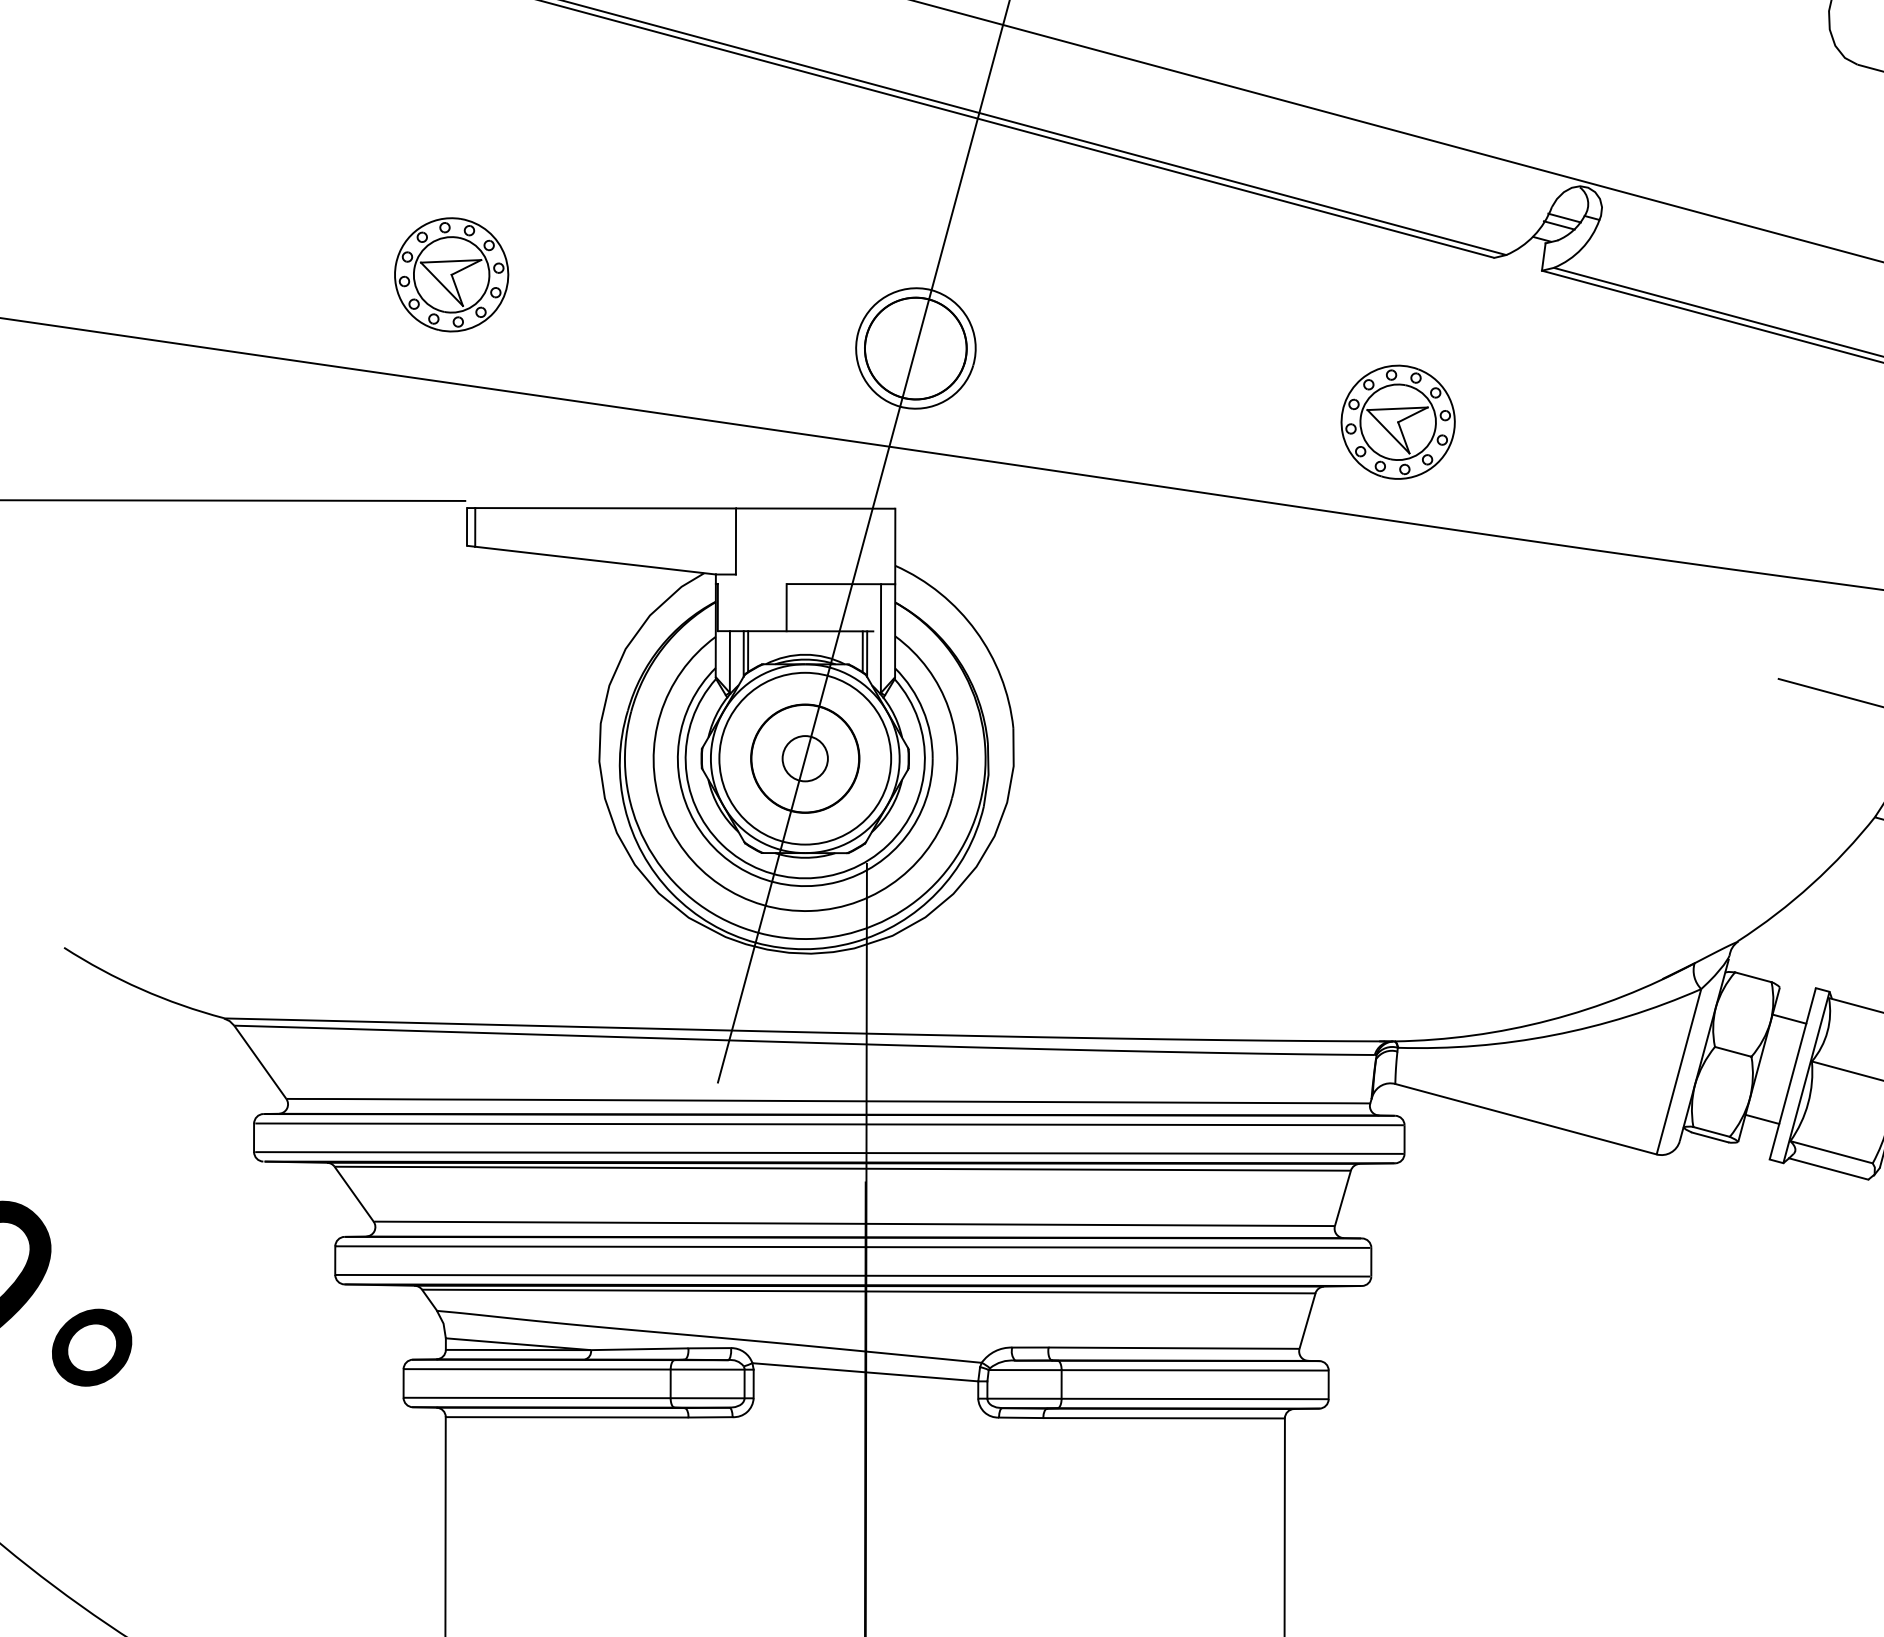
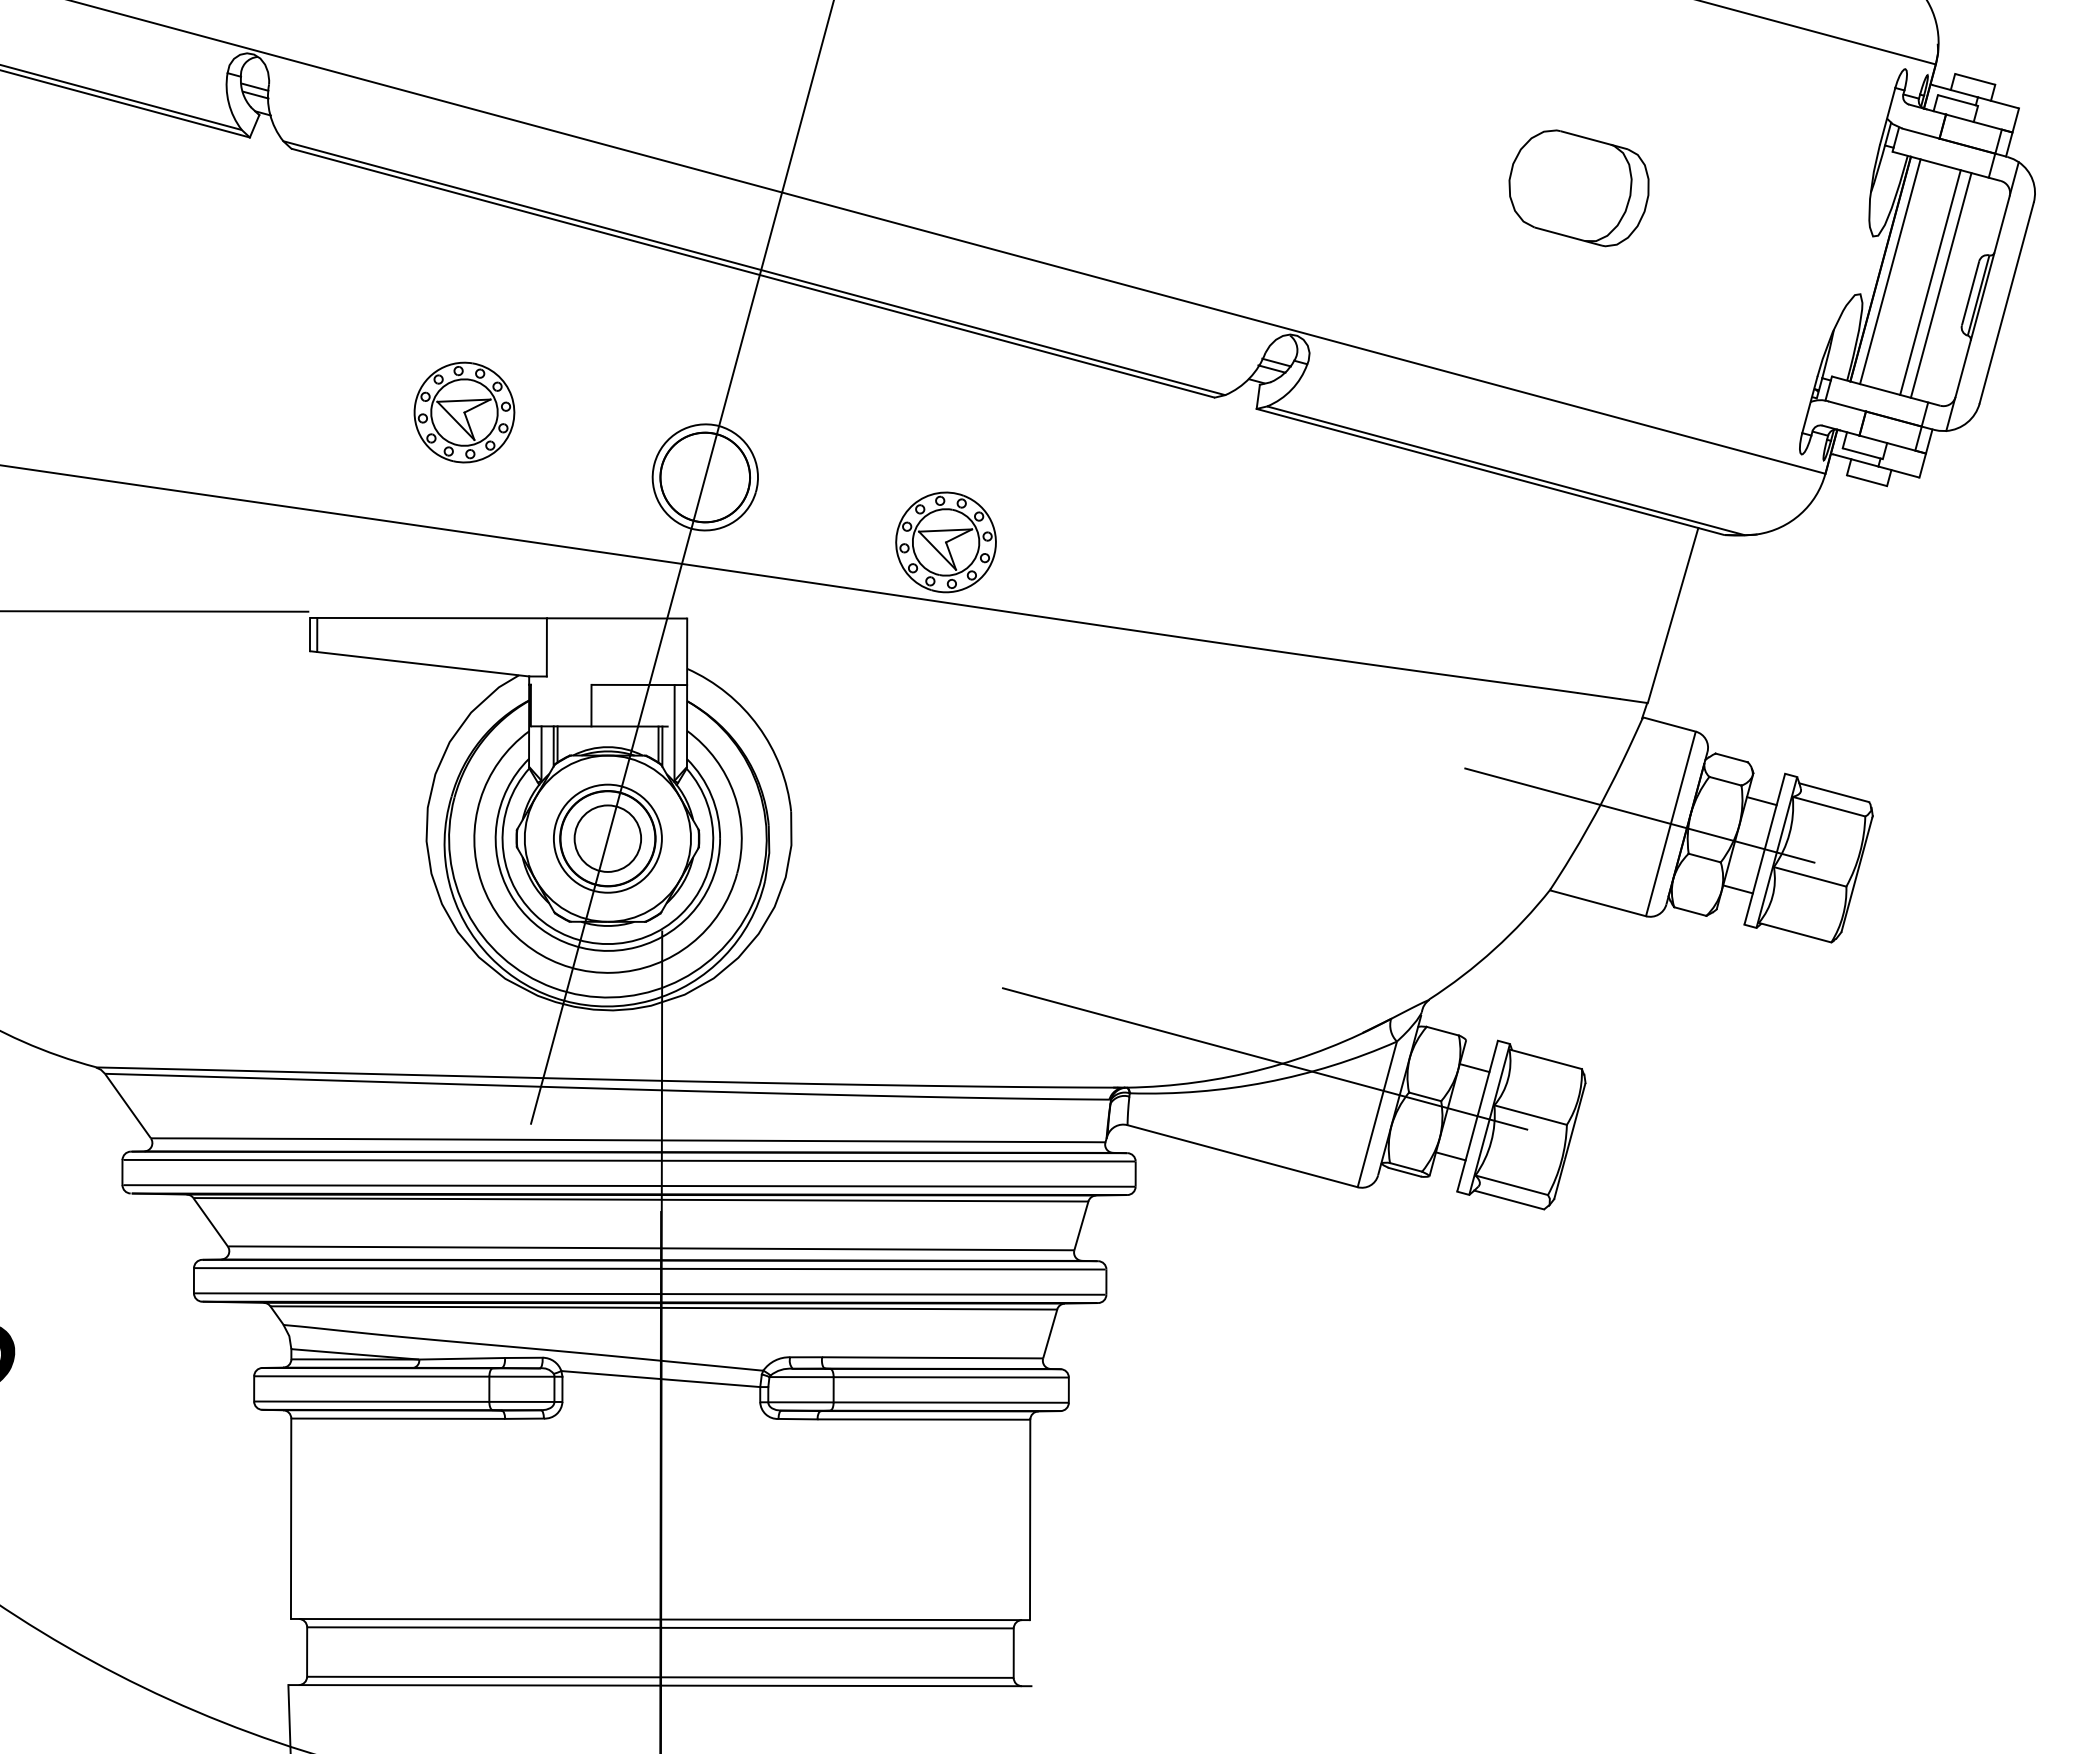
part: (451, 274) -> (464, 412), moved
part: (1397, 422) -> (945, 542), moved
circle: (804, 758) -> (607, 838), size x0.71
circle: (804, 758) -> (607, 838), size x1.67
line: (1551, 1008) -> (1265, 1058), added

